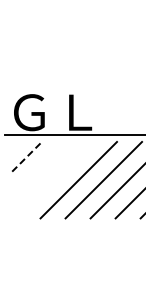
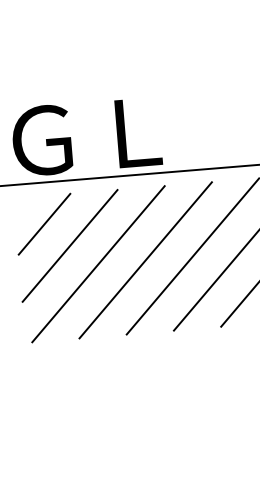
line: (27, 156) -> (45, 223), dashed -> solid
line: (39, 168) -> (69, 244), added
line: (53, 179) -> (97, 262), added

